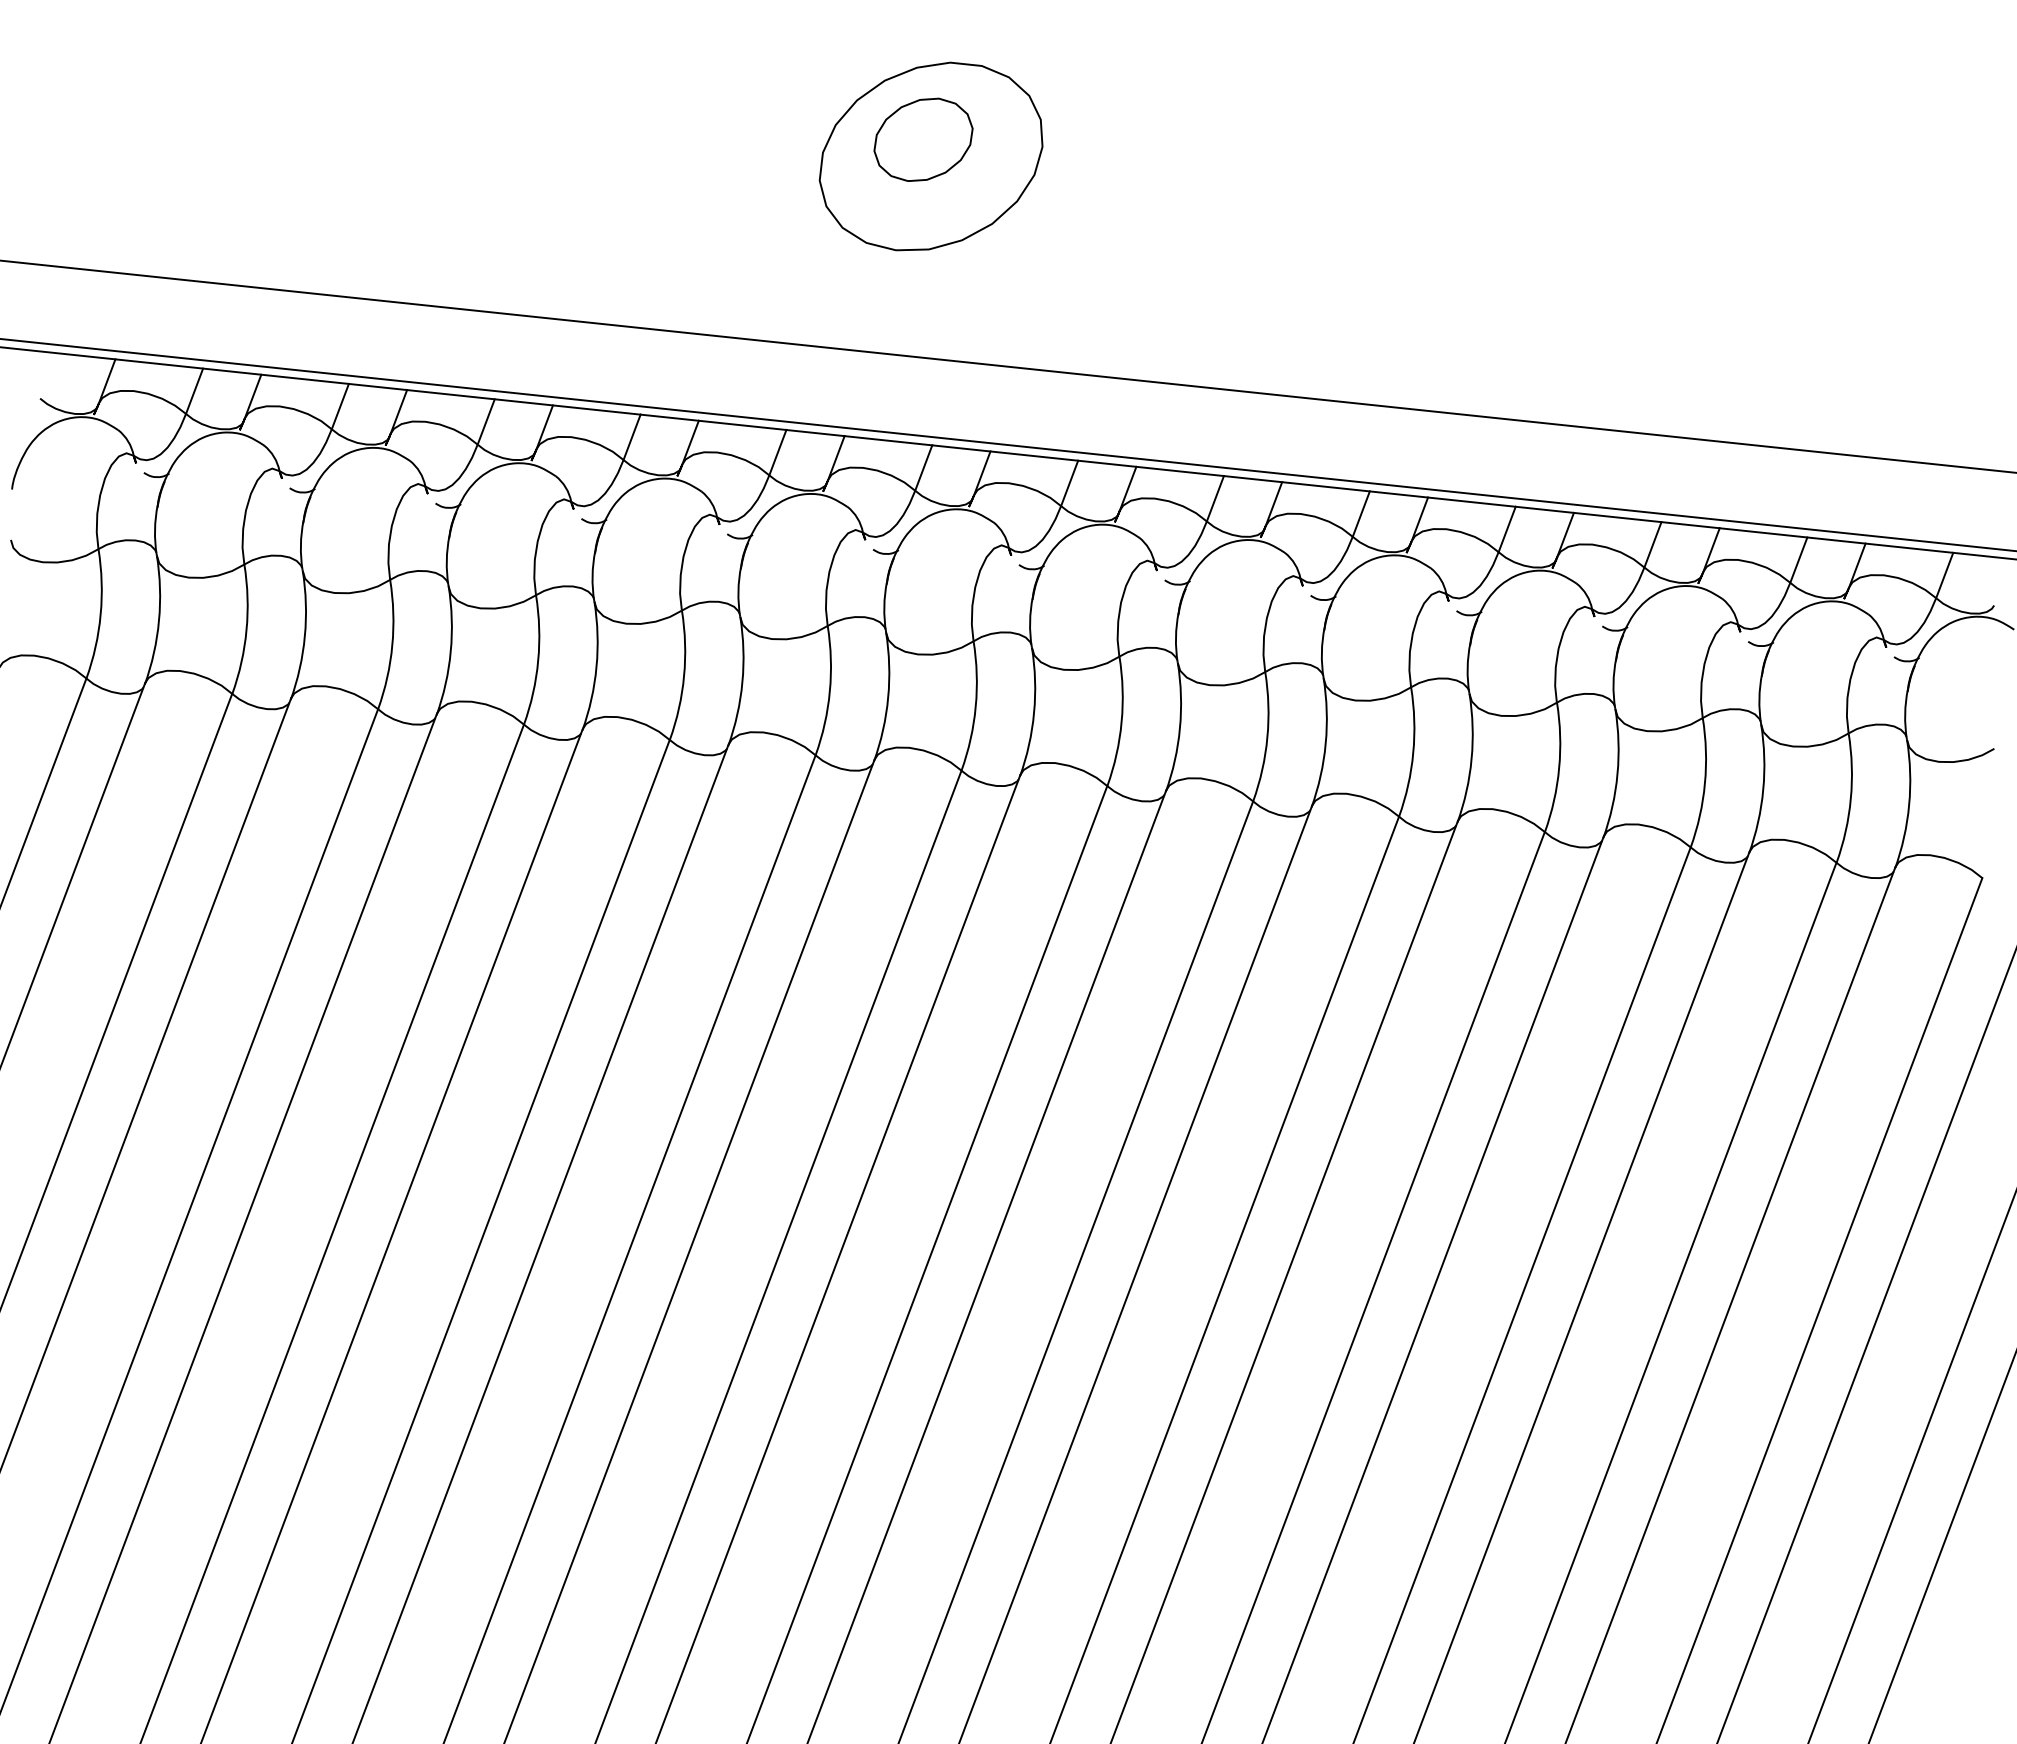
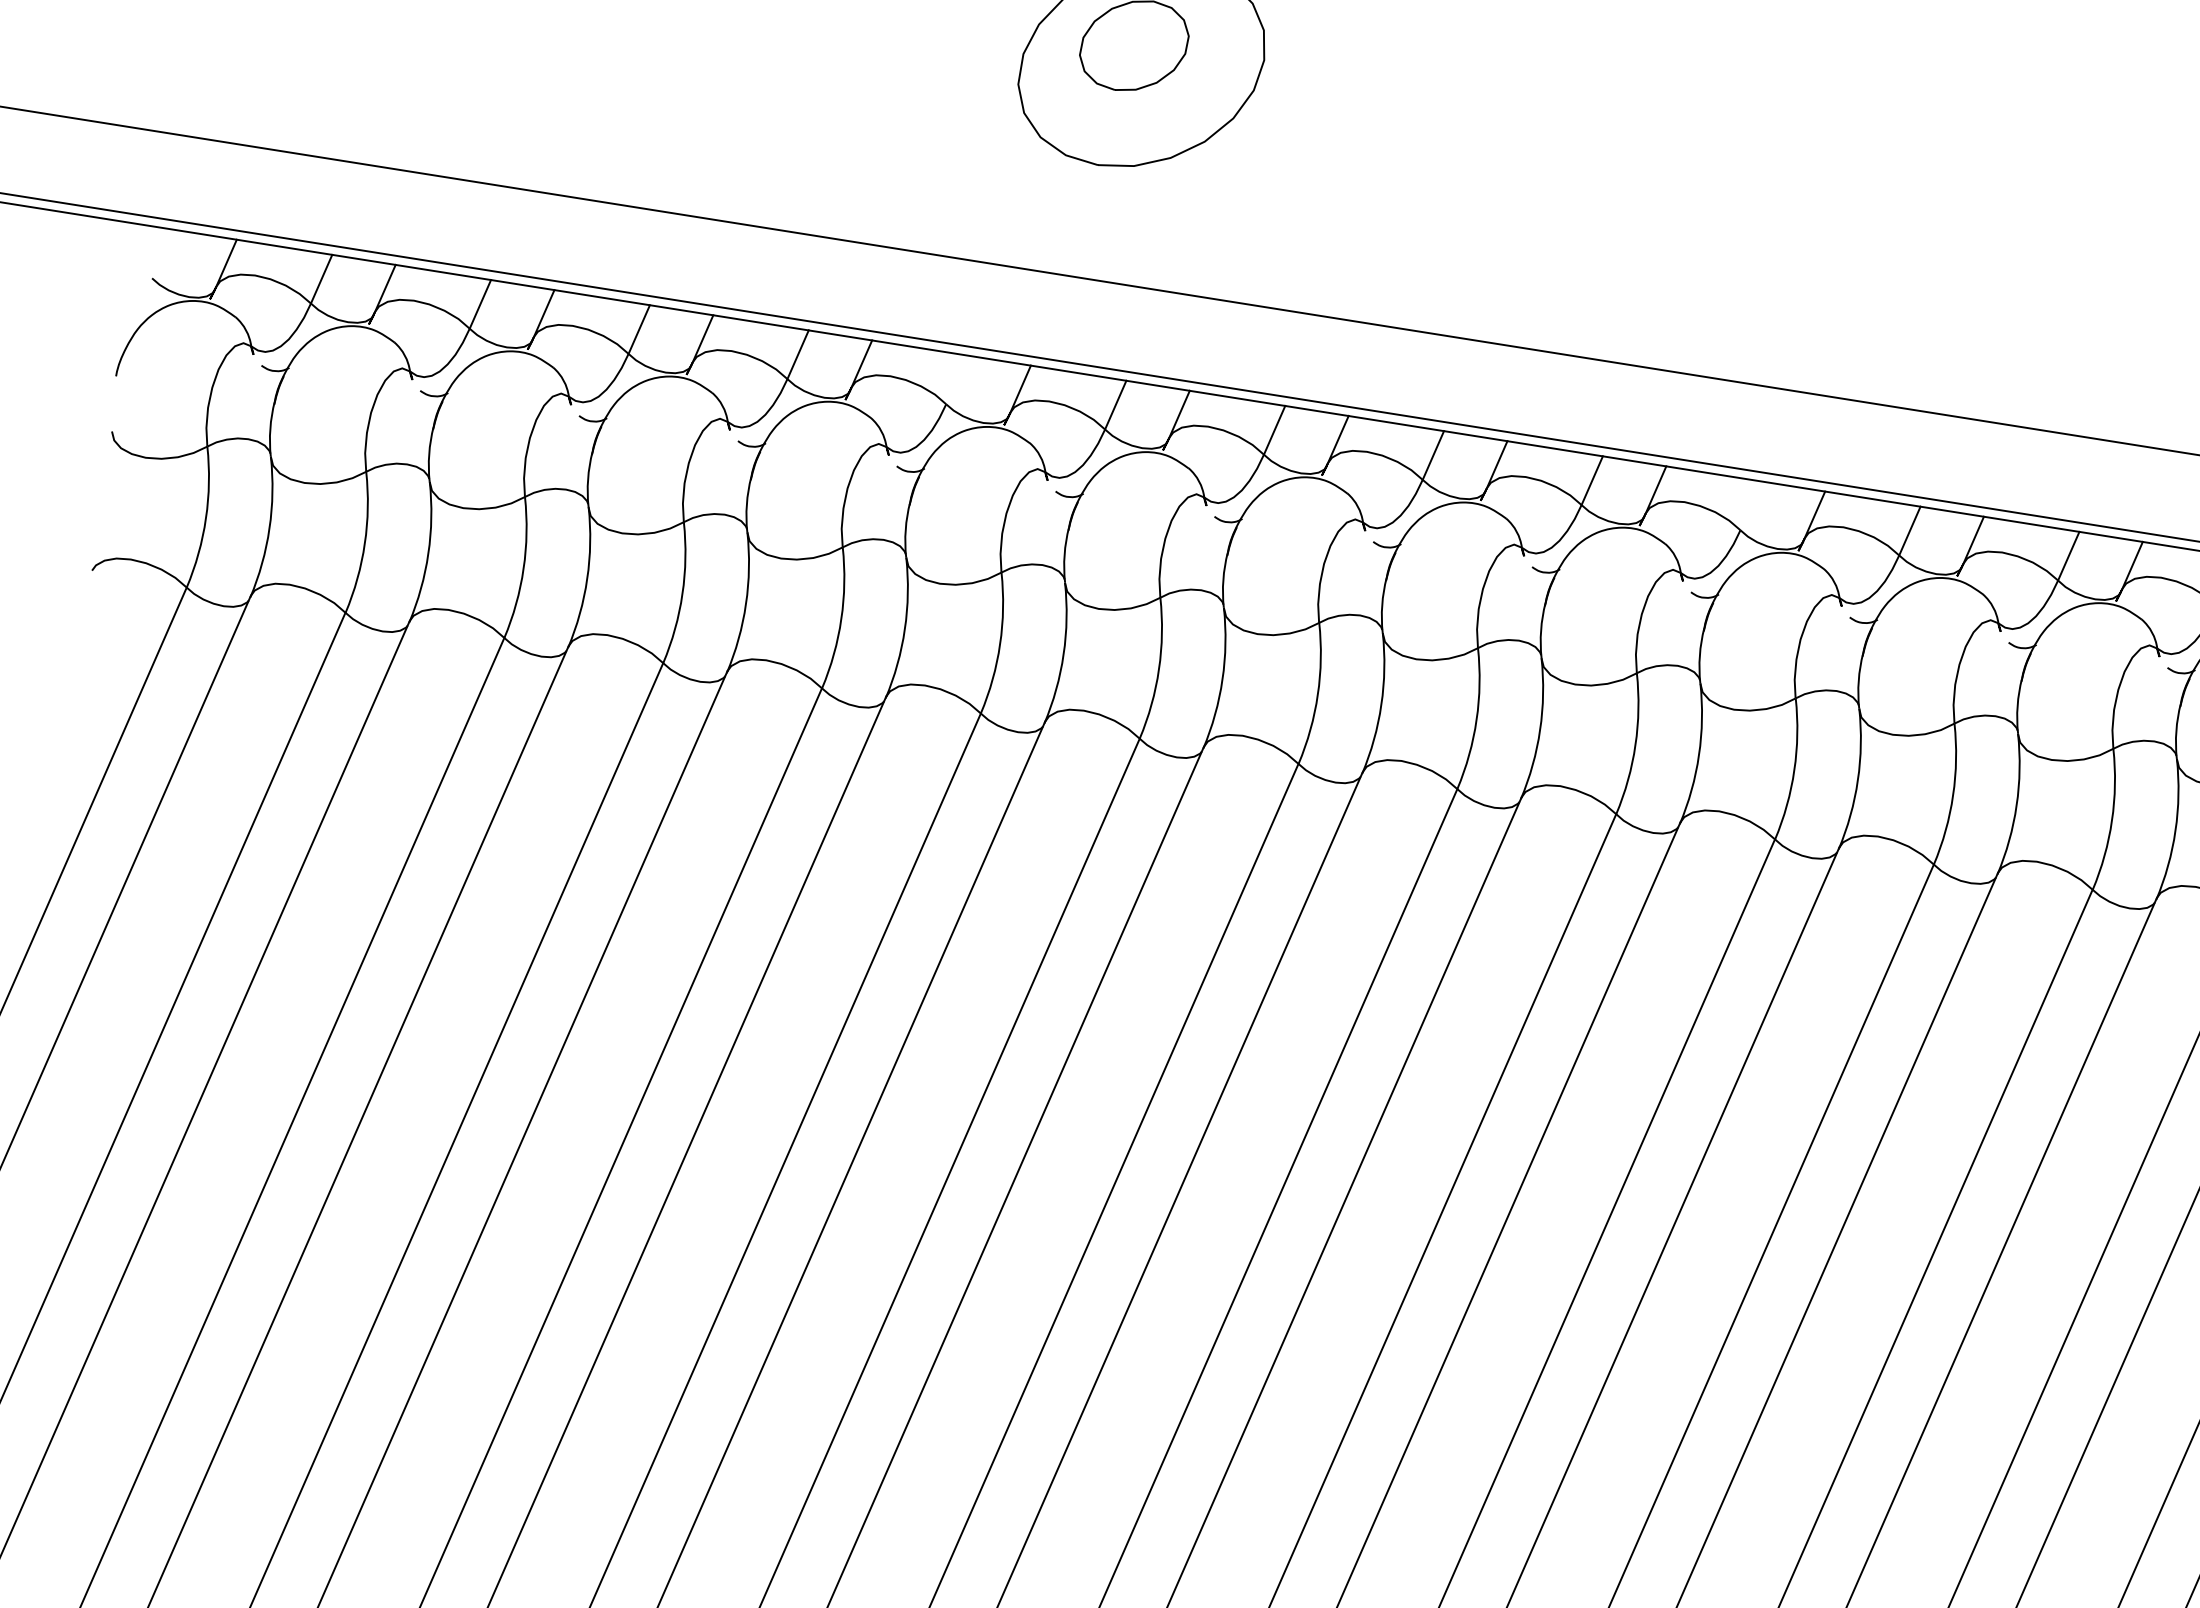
line: (777, 452) -> (956, 379), removed
line: (1506, 529) -> (1750, 505), removed

